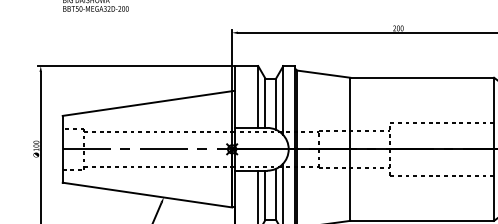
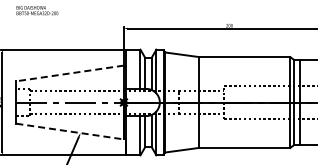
line: (146, 103) -> (69, 73), solid -> dashed
line: (148, 194) -> (70, 131), solid -> dashed

